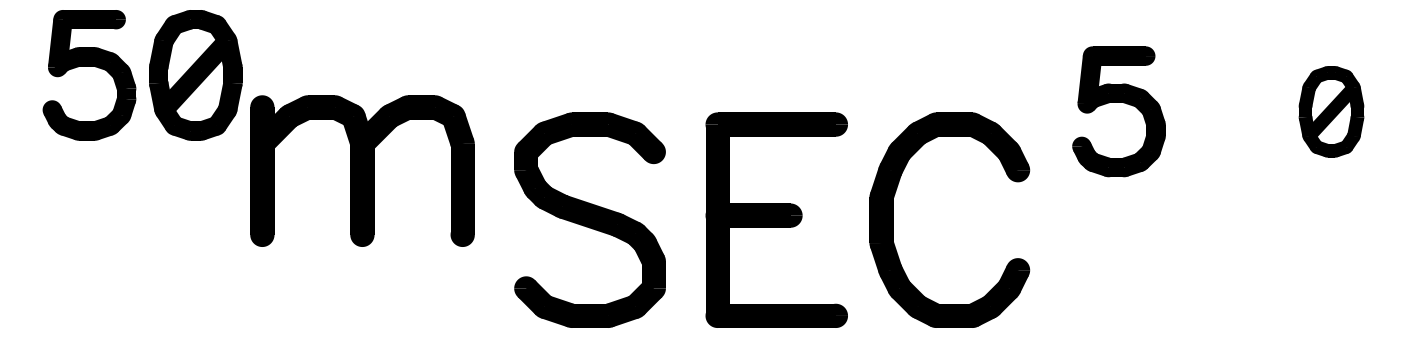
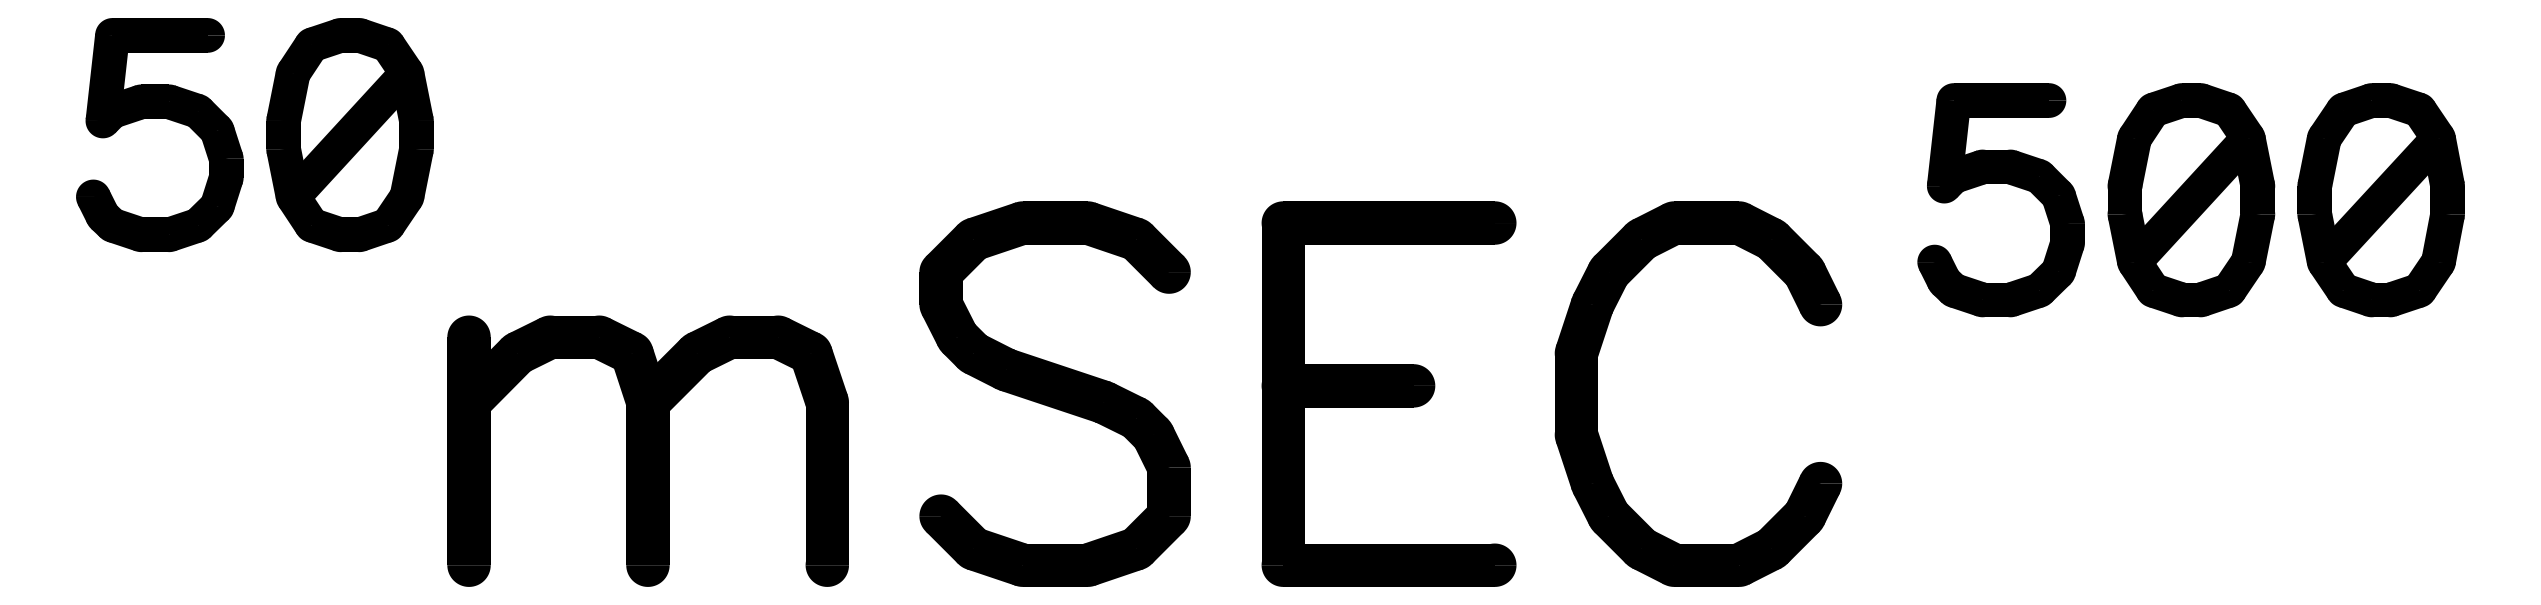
part: (1225, 111) -> (2191, 199), added
part: (1331, 111) -> (2381, 199), size x1.43
part: (362, 170) -> (648, 450), moved

